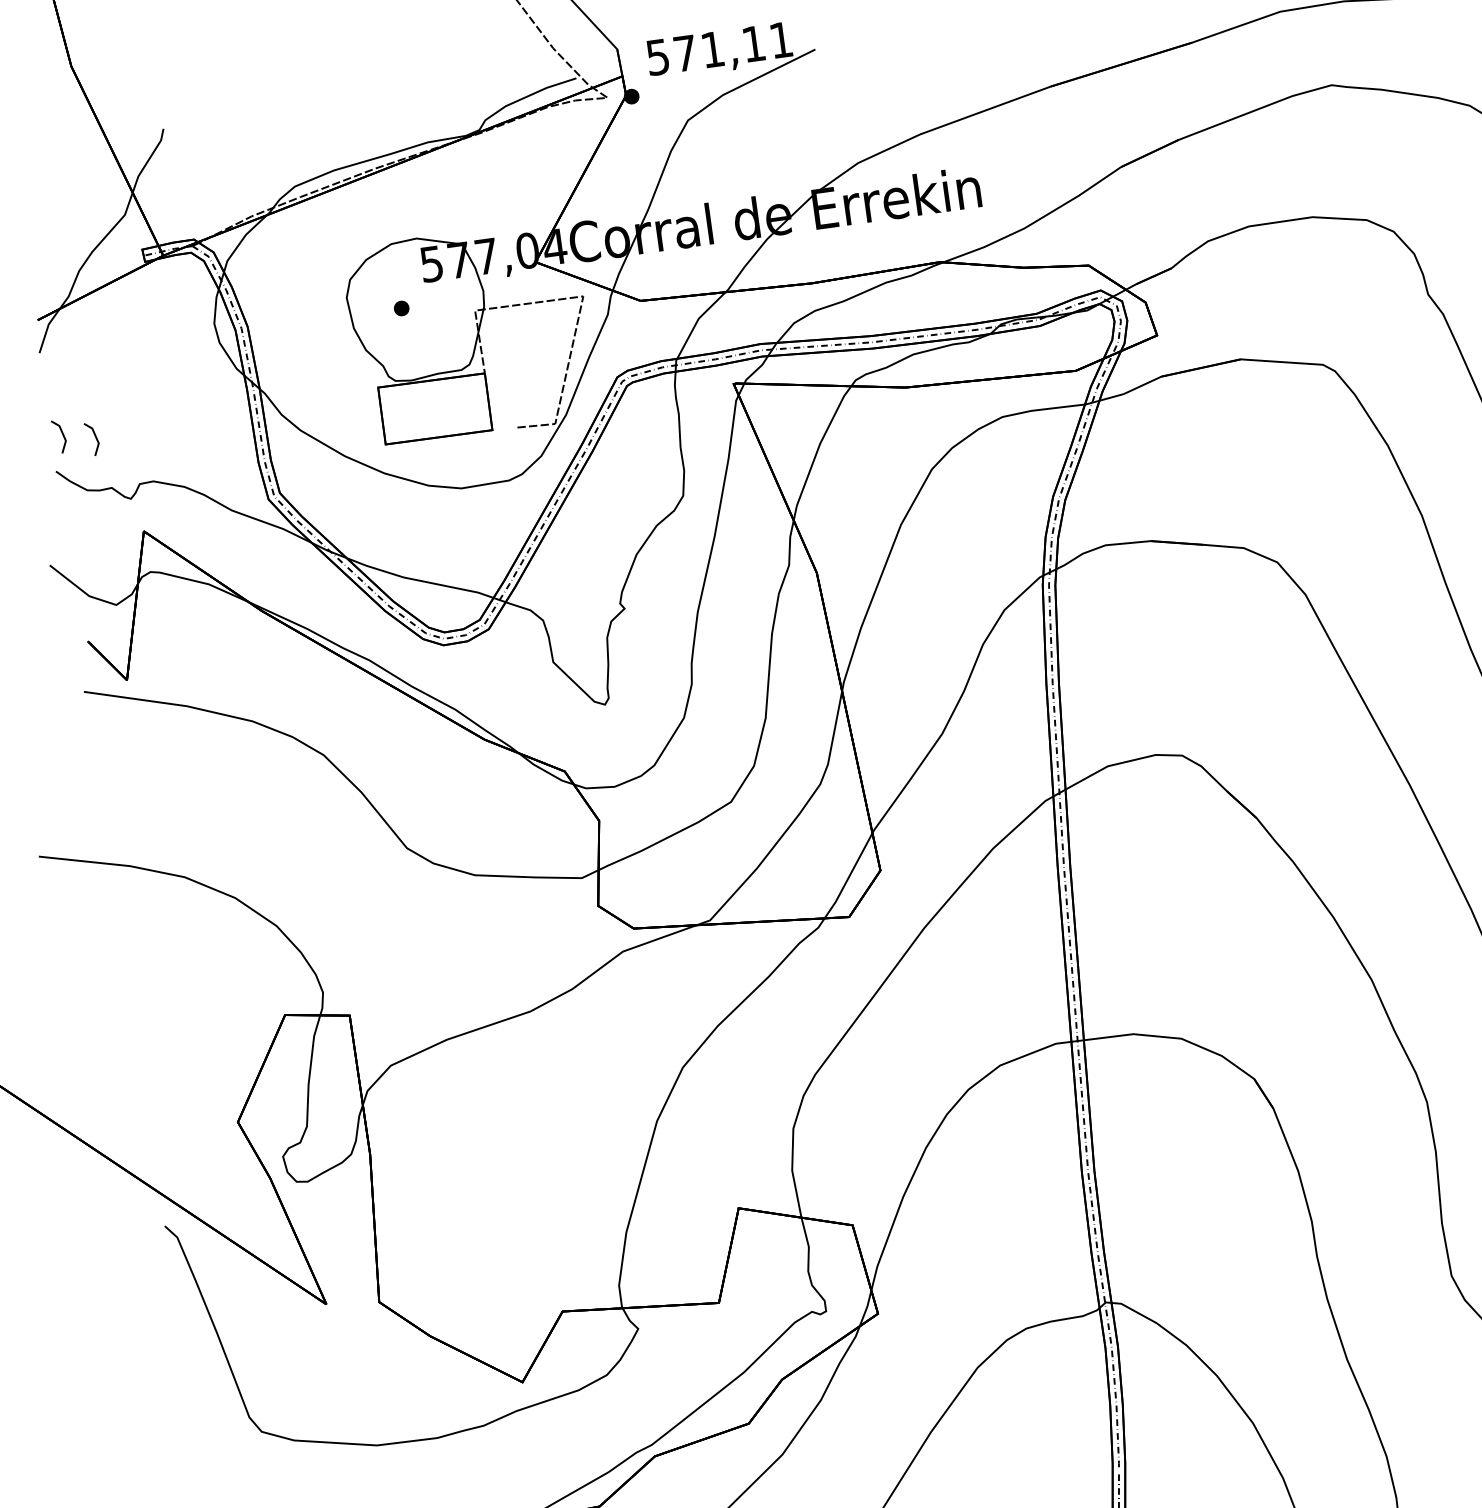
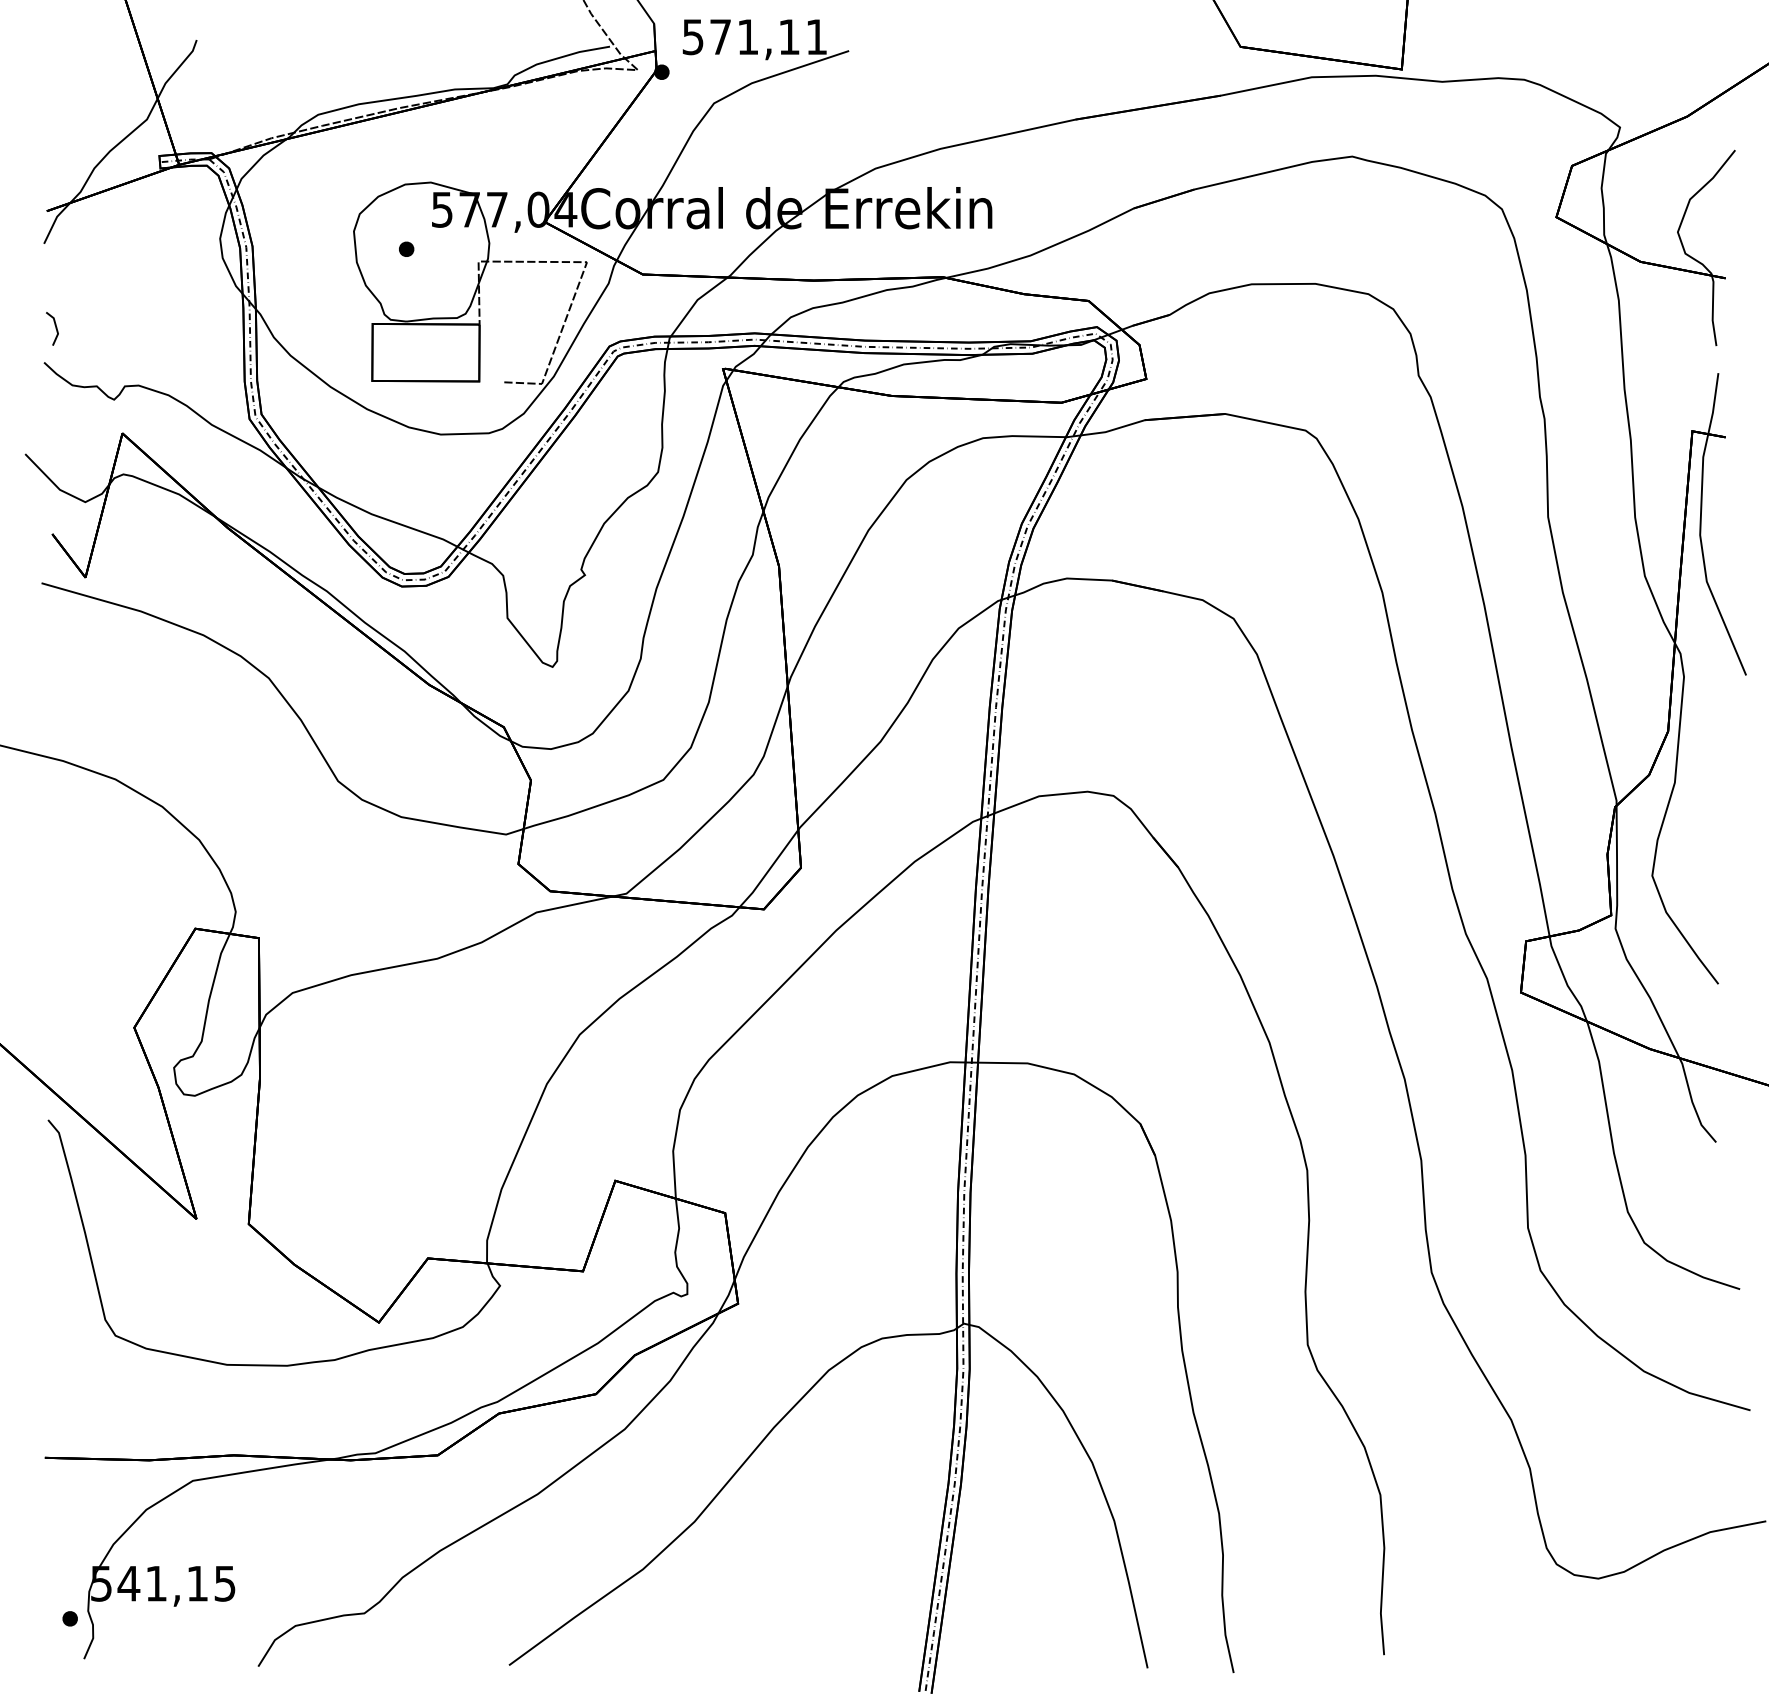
line: (95, 438) -> (87, 335), removed

